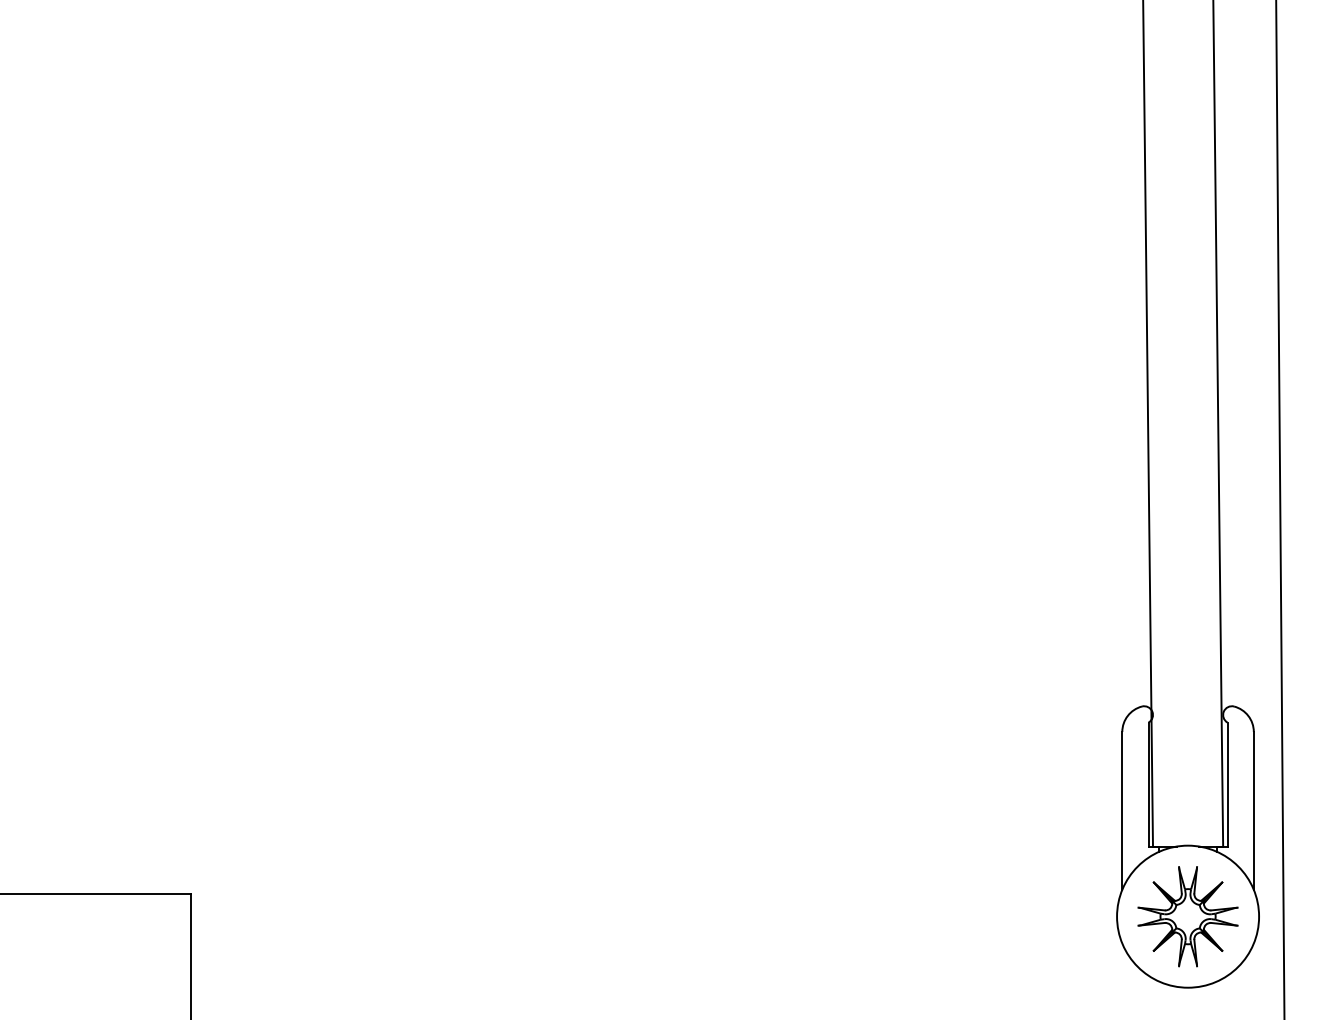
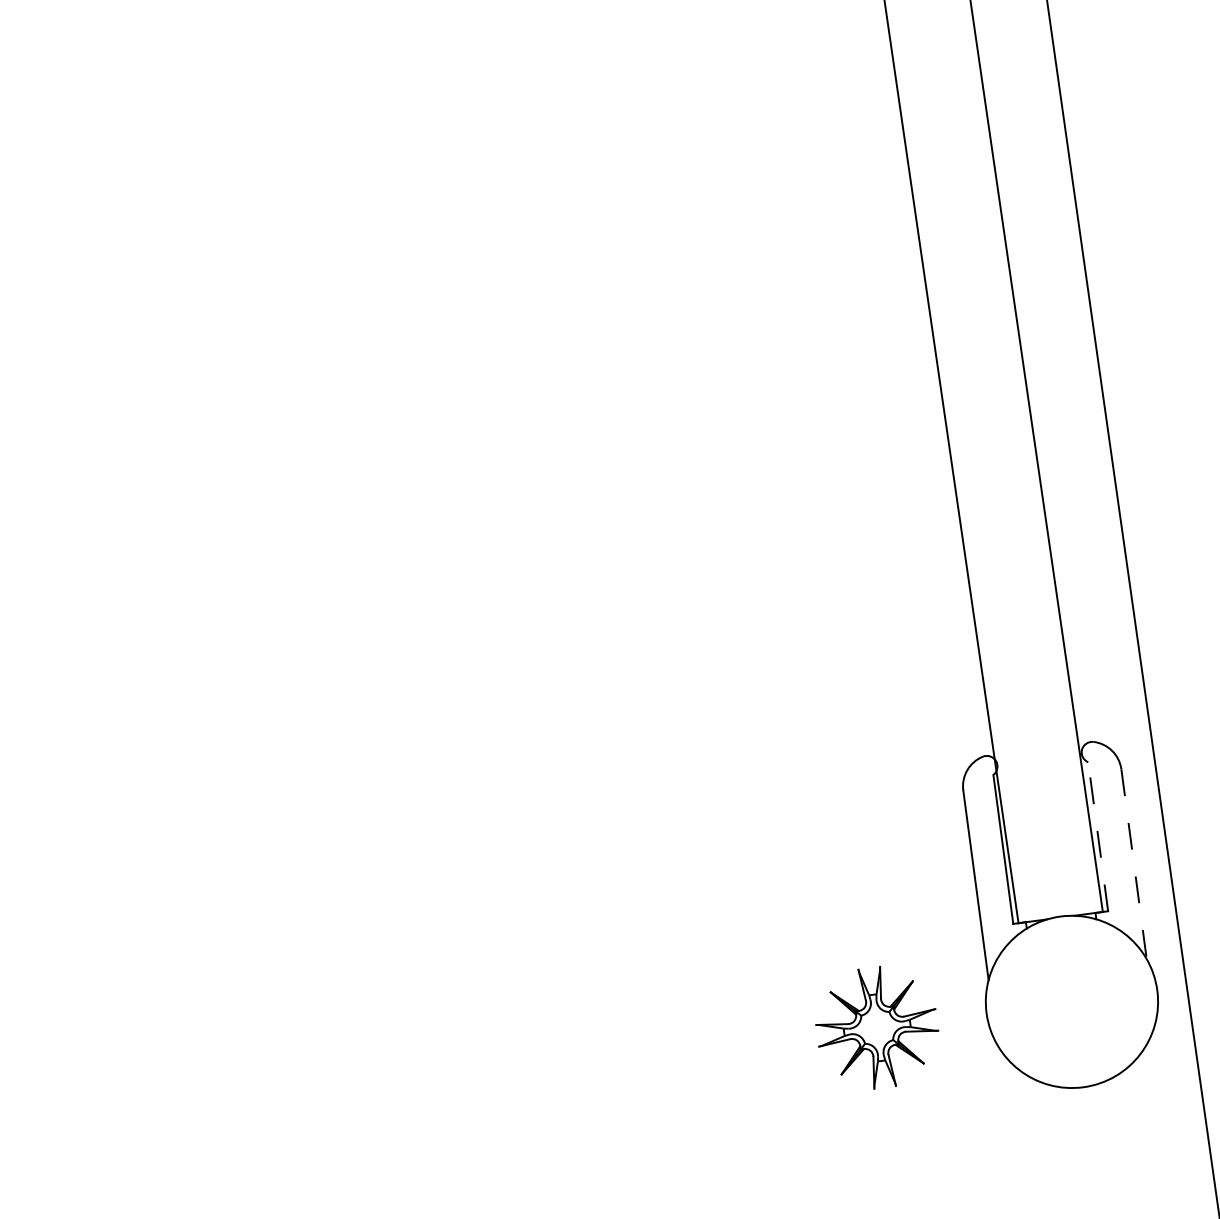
line: (1227, 784) -> (1098, 836), solid -> dashed
line: (1253, 810) -> (1133, 863), solid -> dashed
part: (1187, 916) -> (876, 1027), moved

